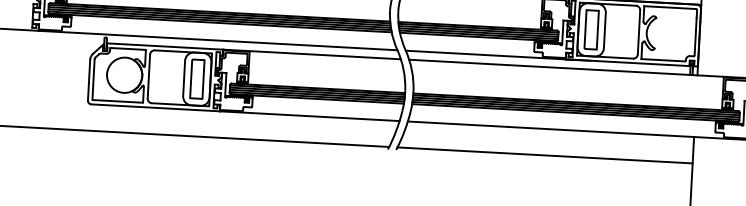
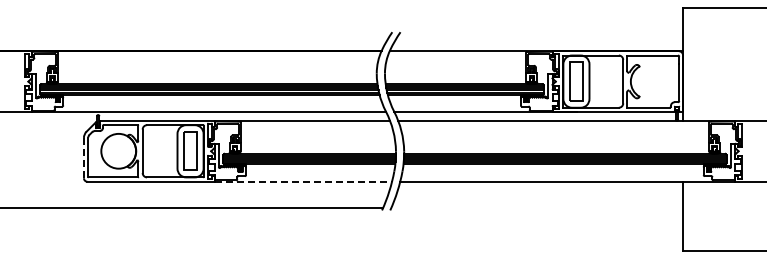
line: (88, 80) -> (83, 158), solid -> dashed
line: (309, 115) -> (303, 181), solid -> dashed
line: (545, 155) -> (537, 207), removed

